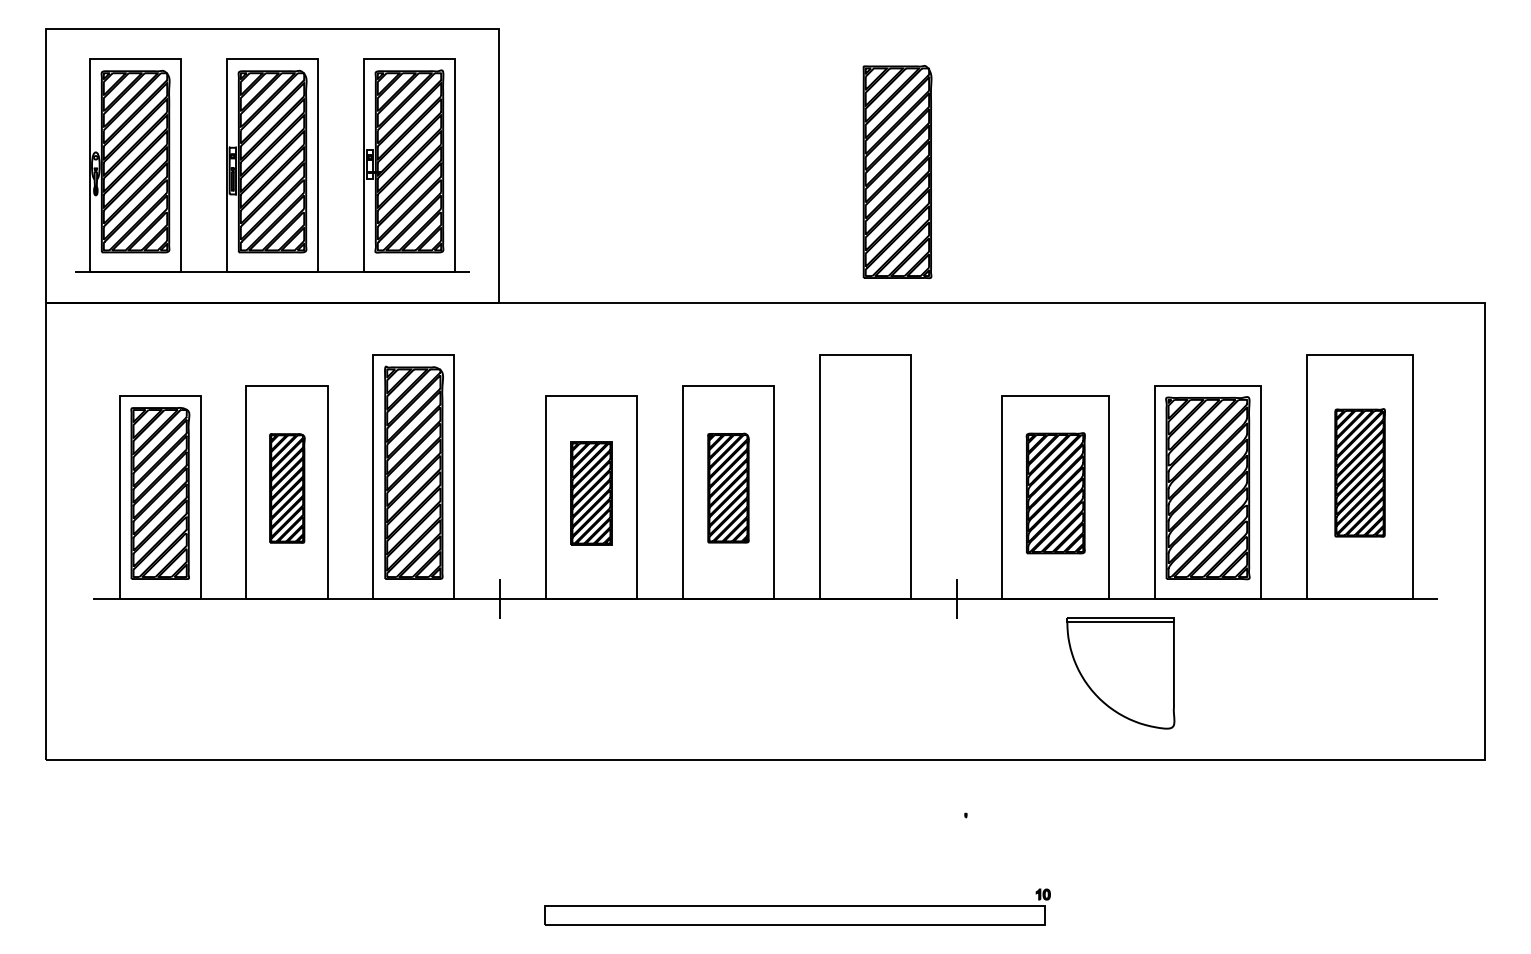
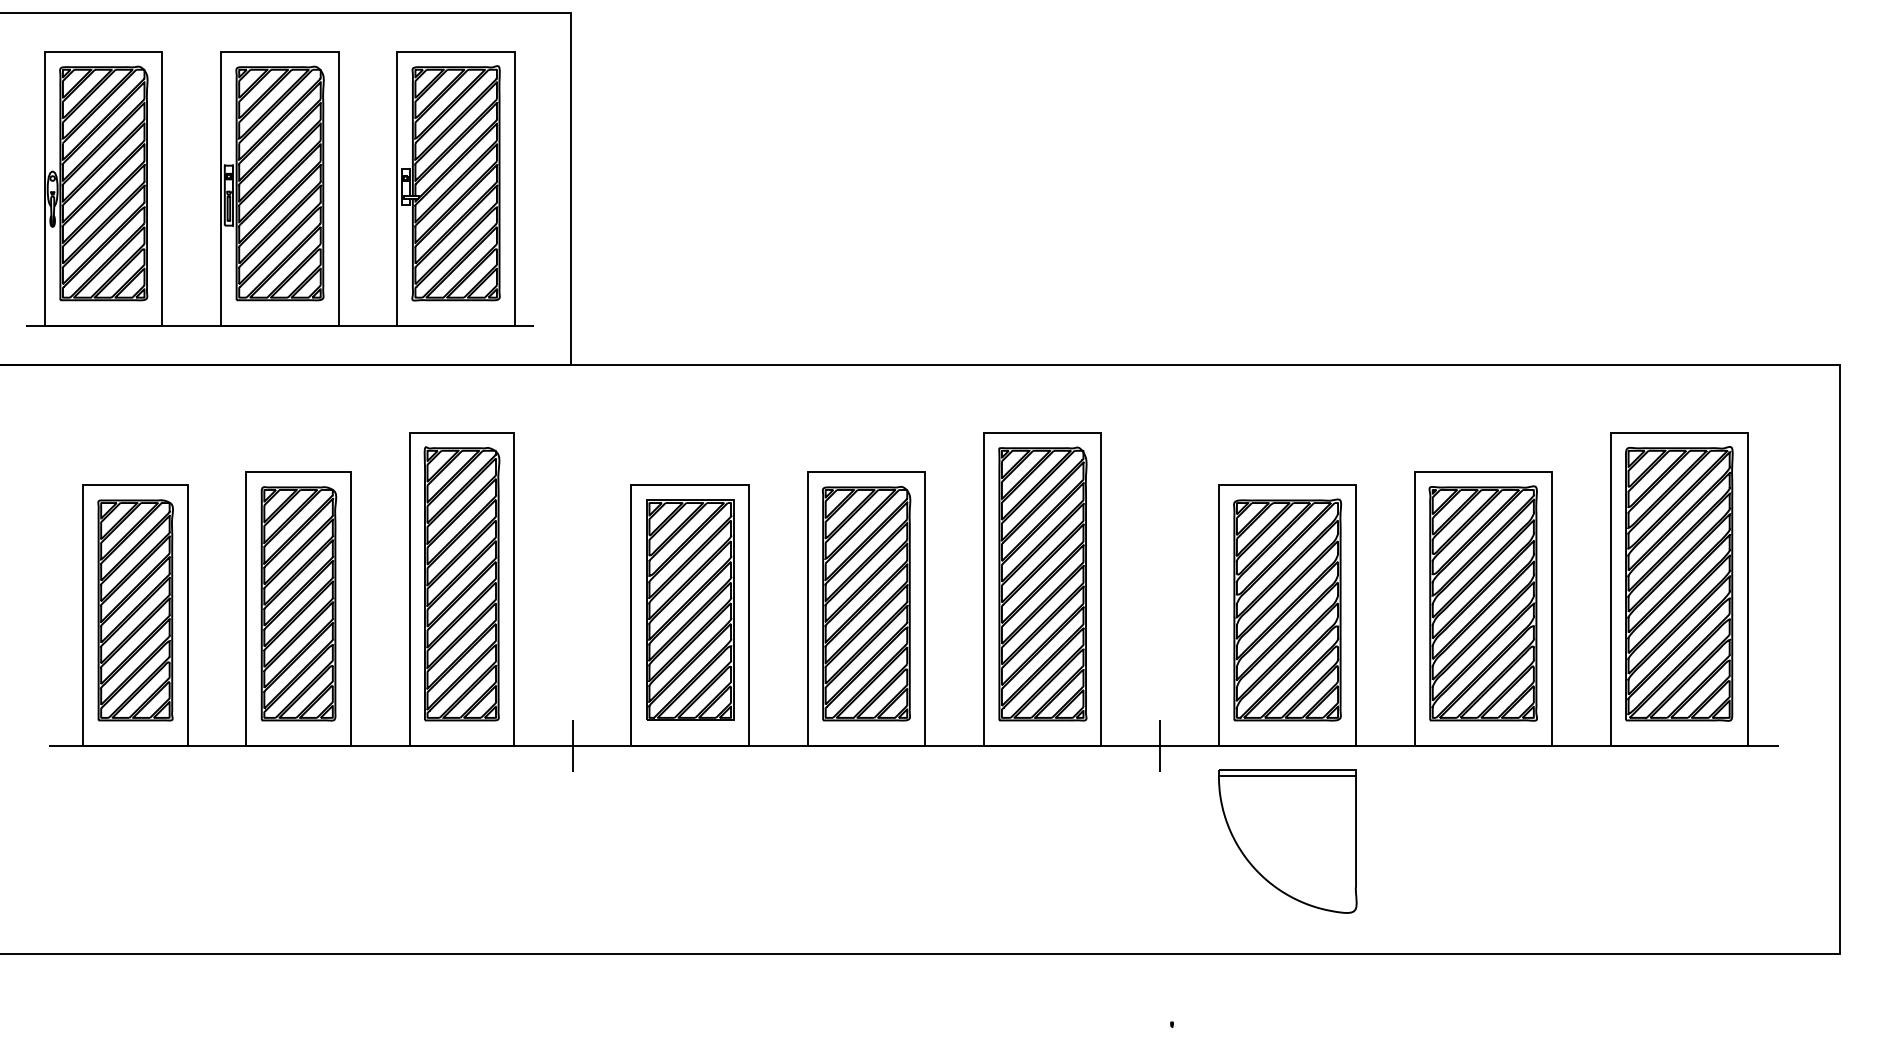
part: (897, 171) -> (1042, 583), moved
part: (1359, 472) -> (1678, 583), size x1.67
part: (728, 487) -> (866, 602), size x1.67
part: (287, 488) -> (299, 603), size x1.67
part: (591, 493) -> (690, 610), size x1.67
part: (1055, 493) -> (1287, 610), size x1.43
part: (1120, 673) -> (1287, 841), moved

